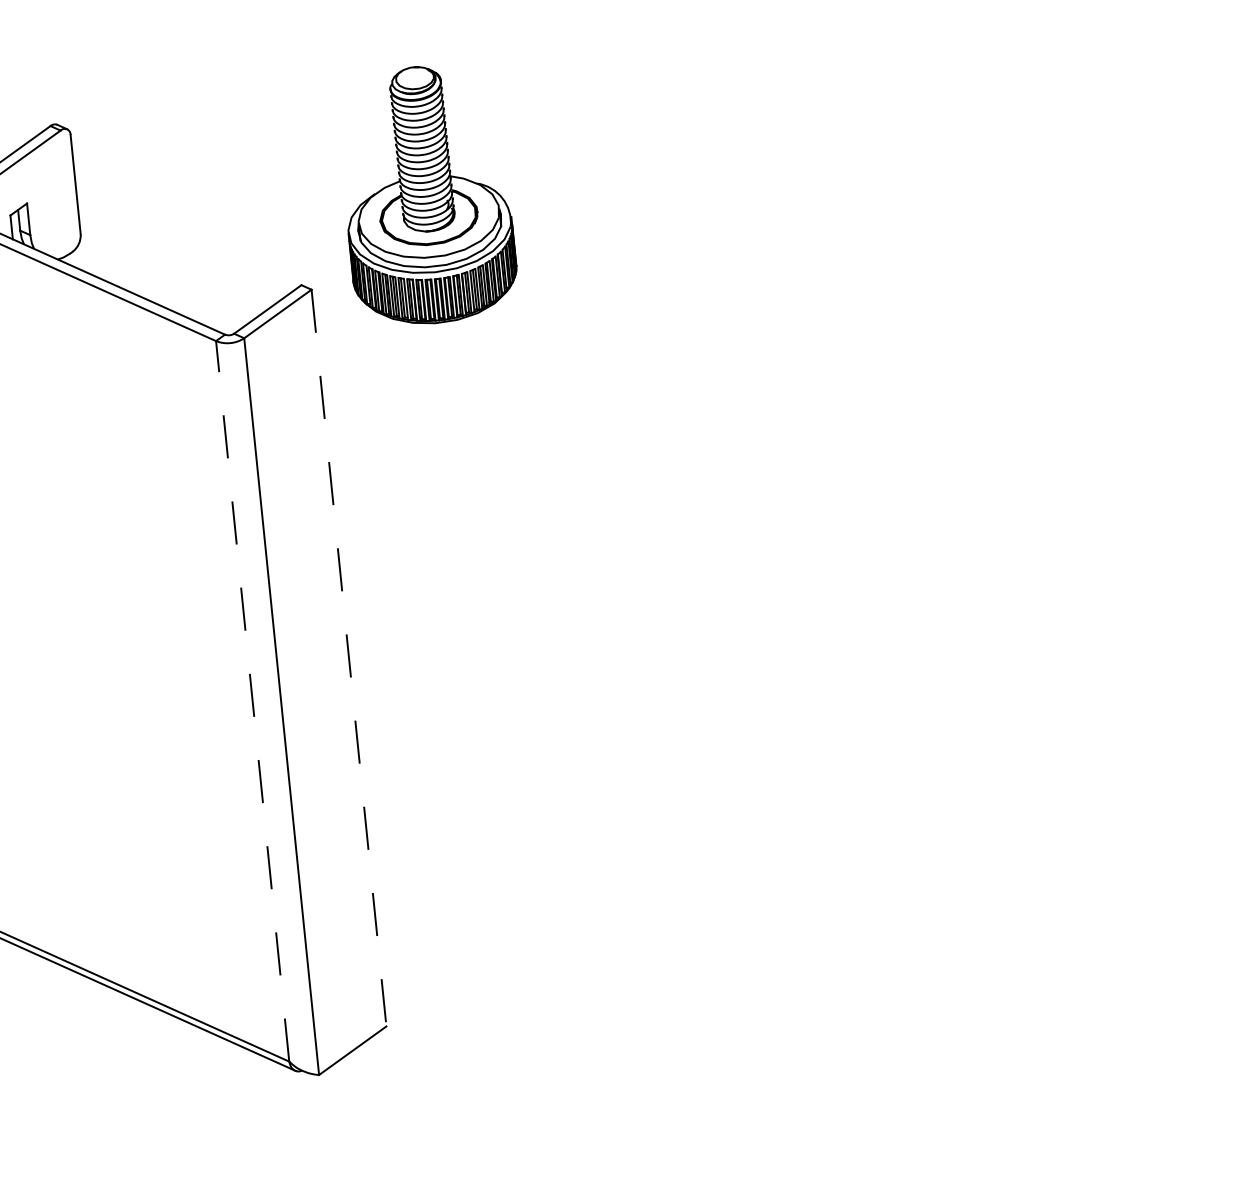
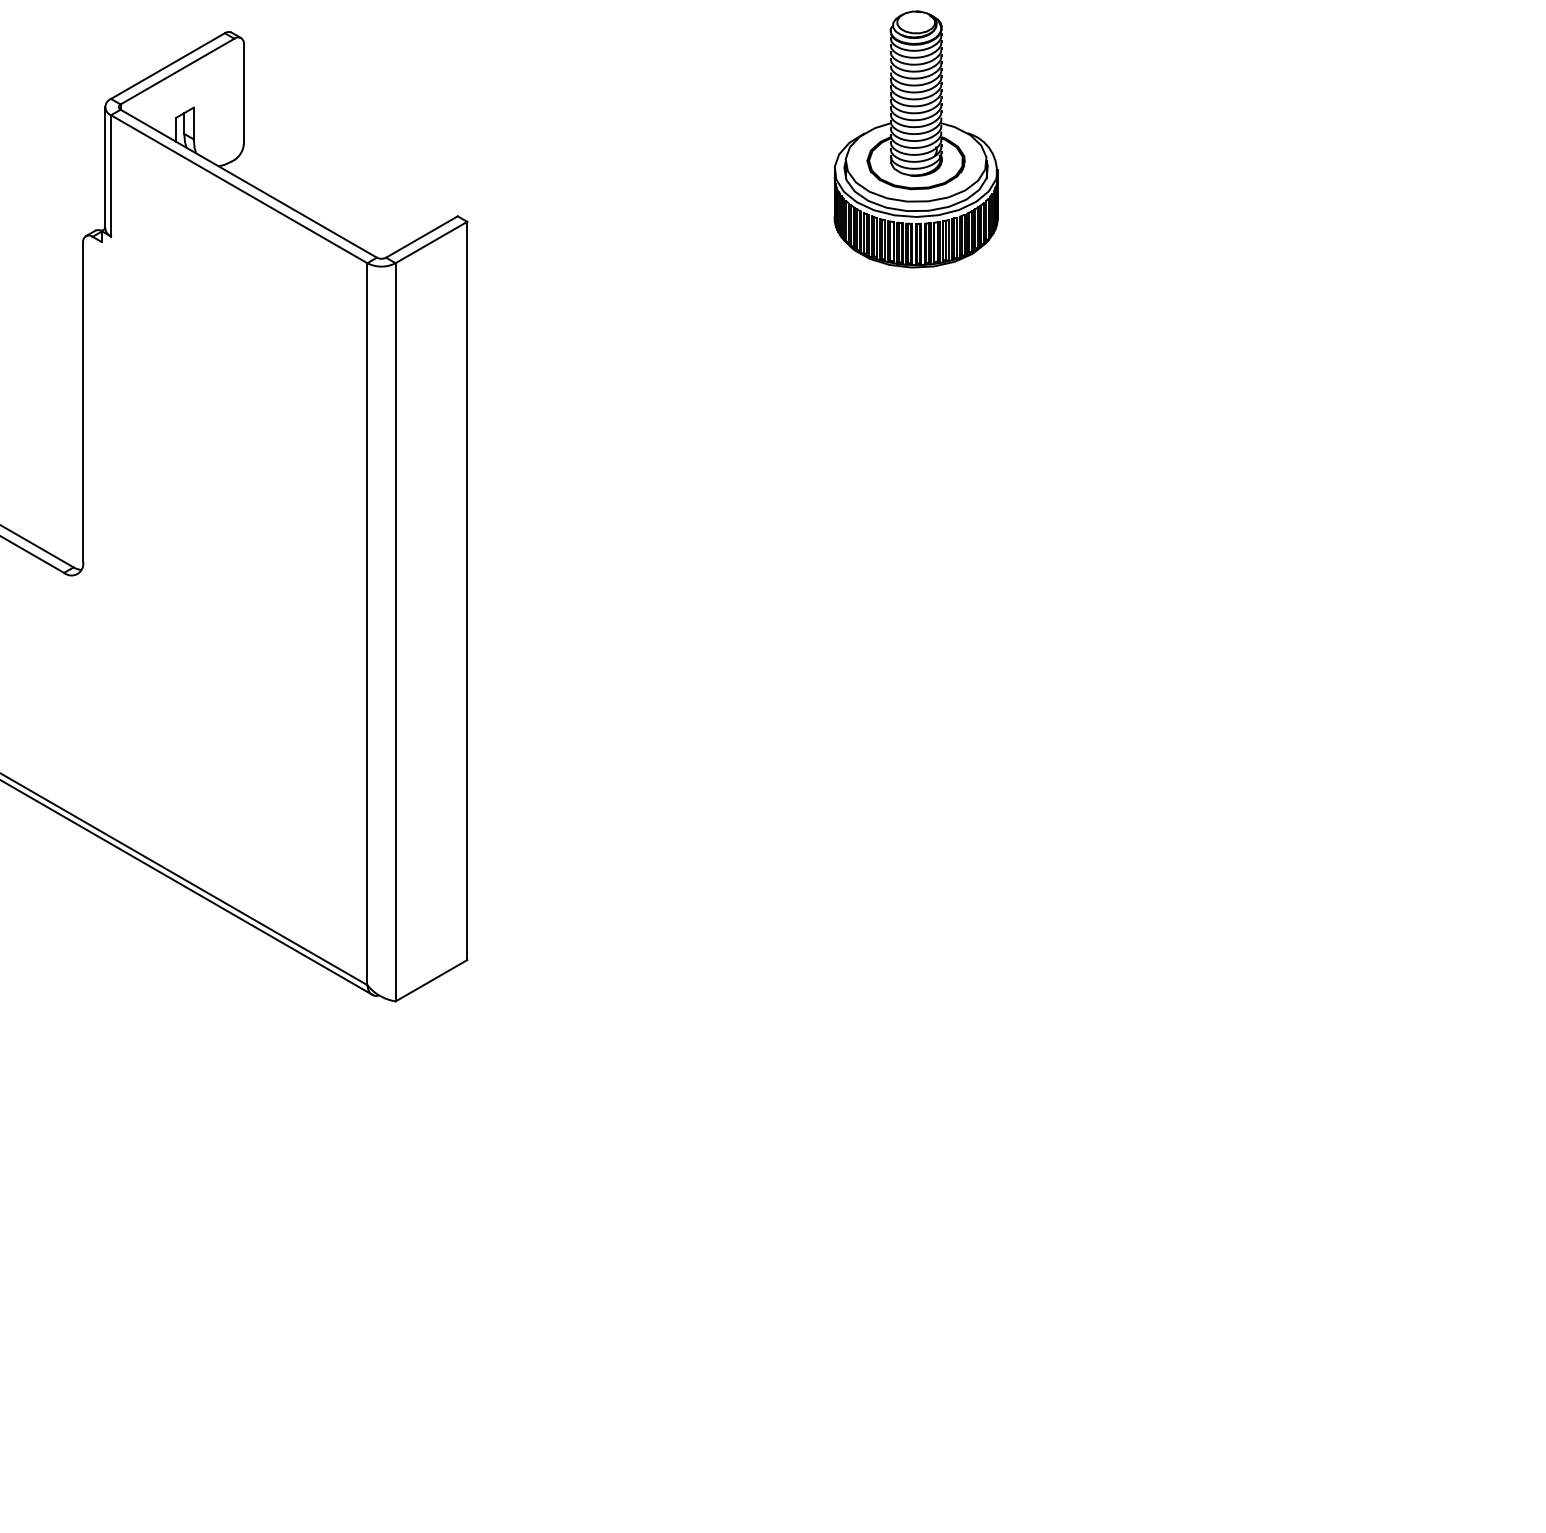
part: (426, 195) -> (915, 139), moved
line: (349, 658) -> (467, 591), dashed -> solid
line: (252, 701) -> (367, 624), dashed -> solid

